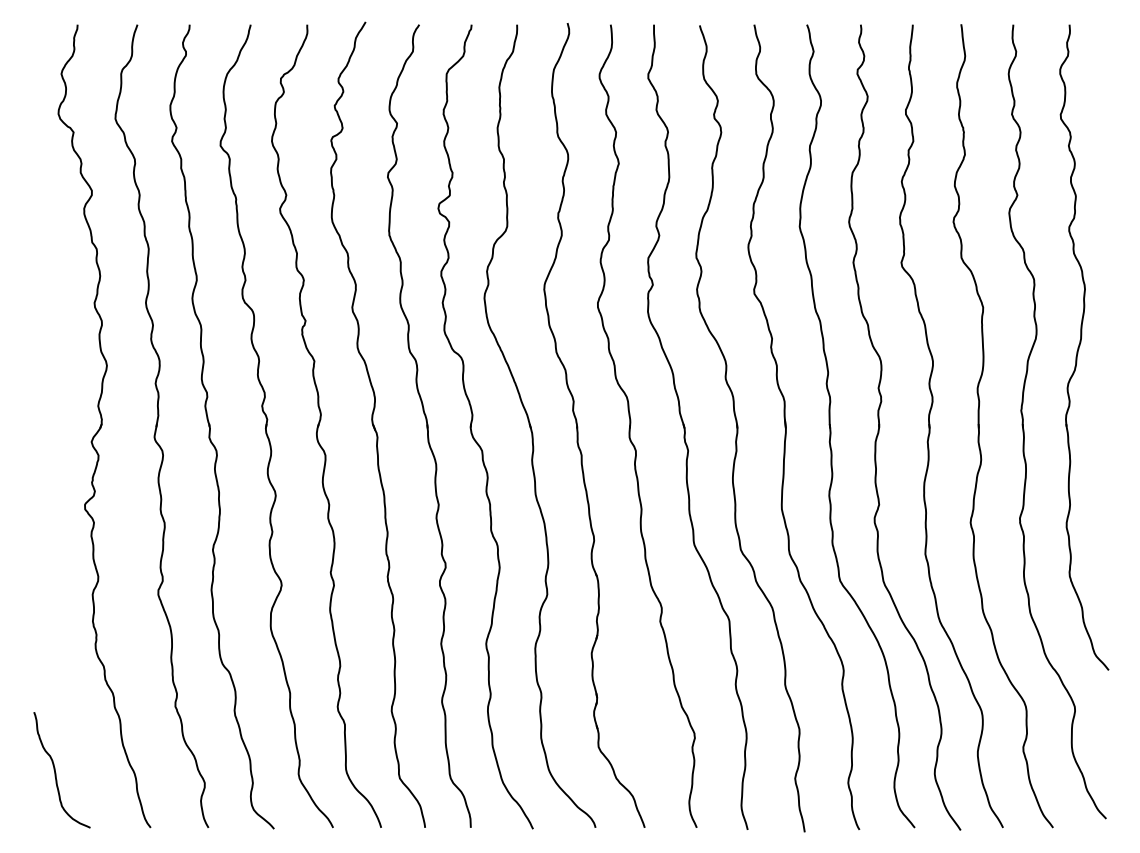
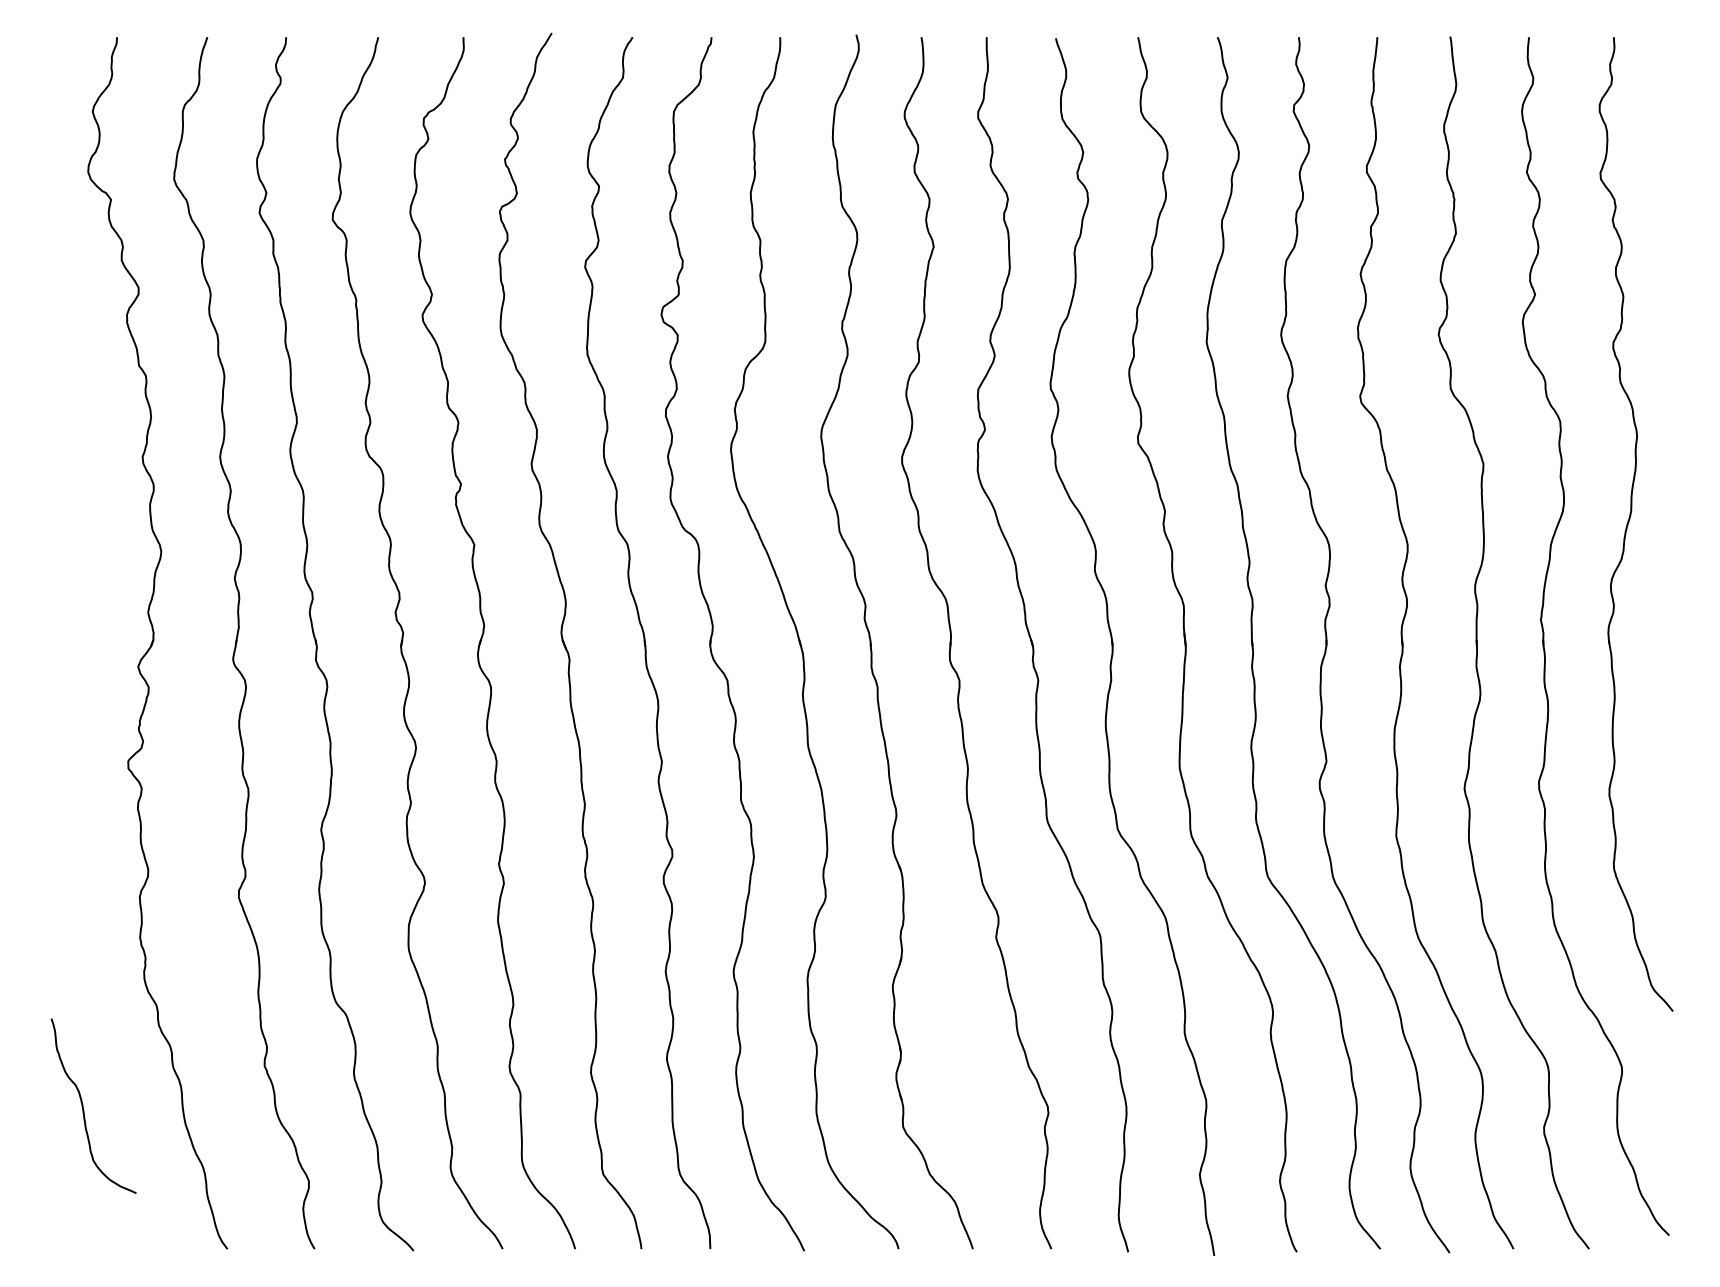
curve: (56, 772) -> (85, 1109), moved

